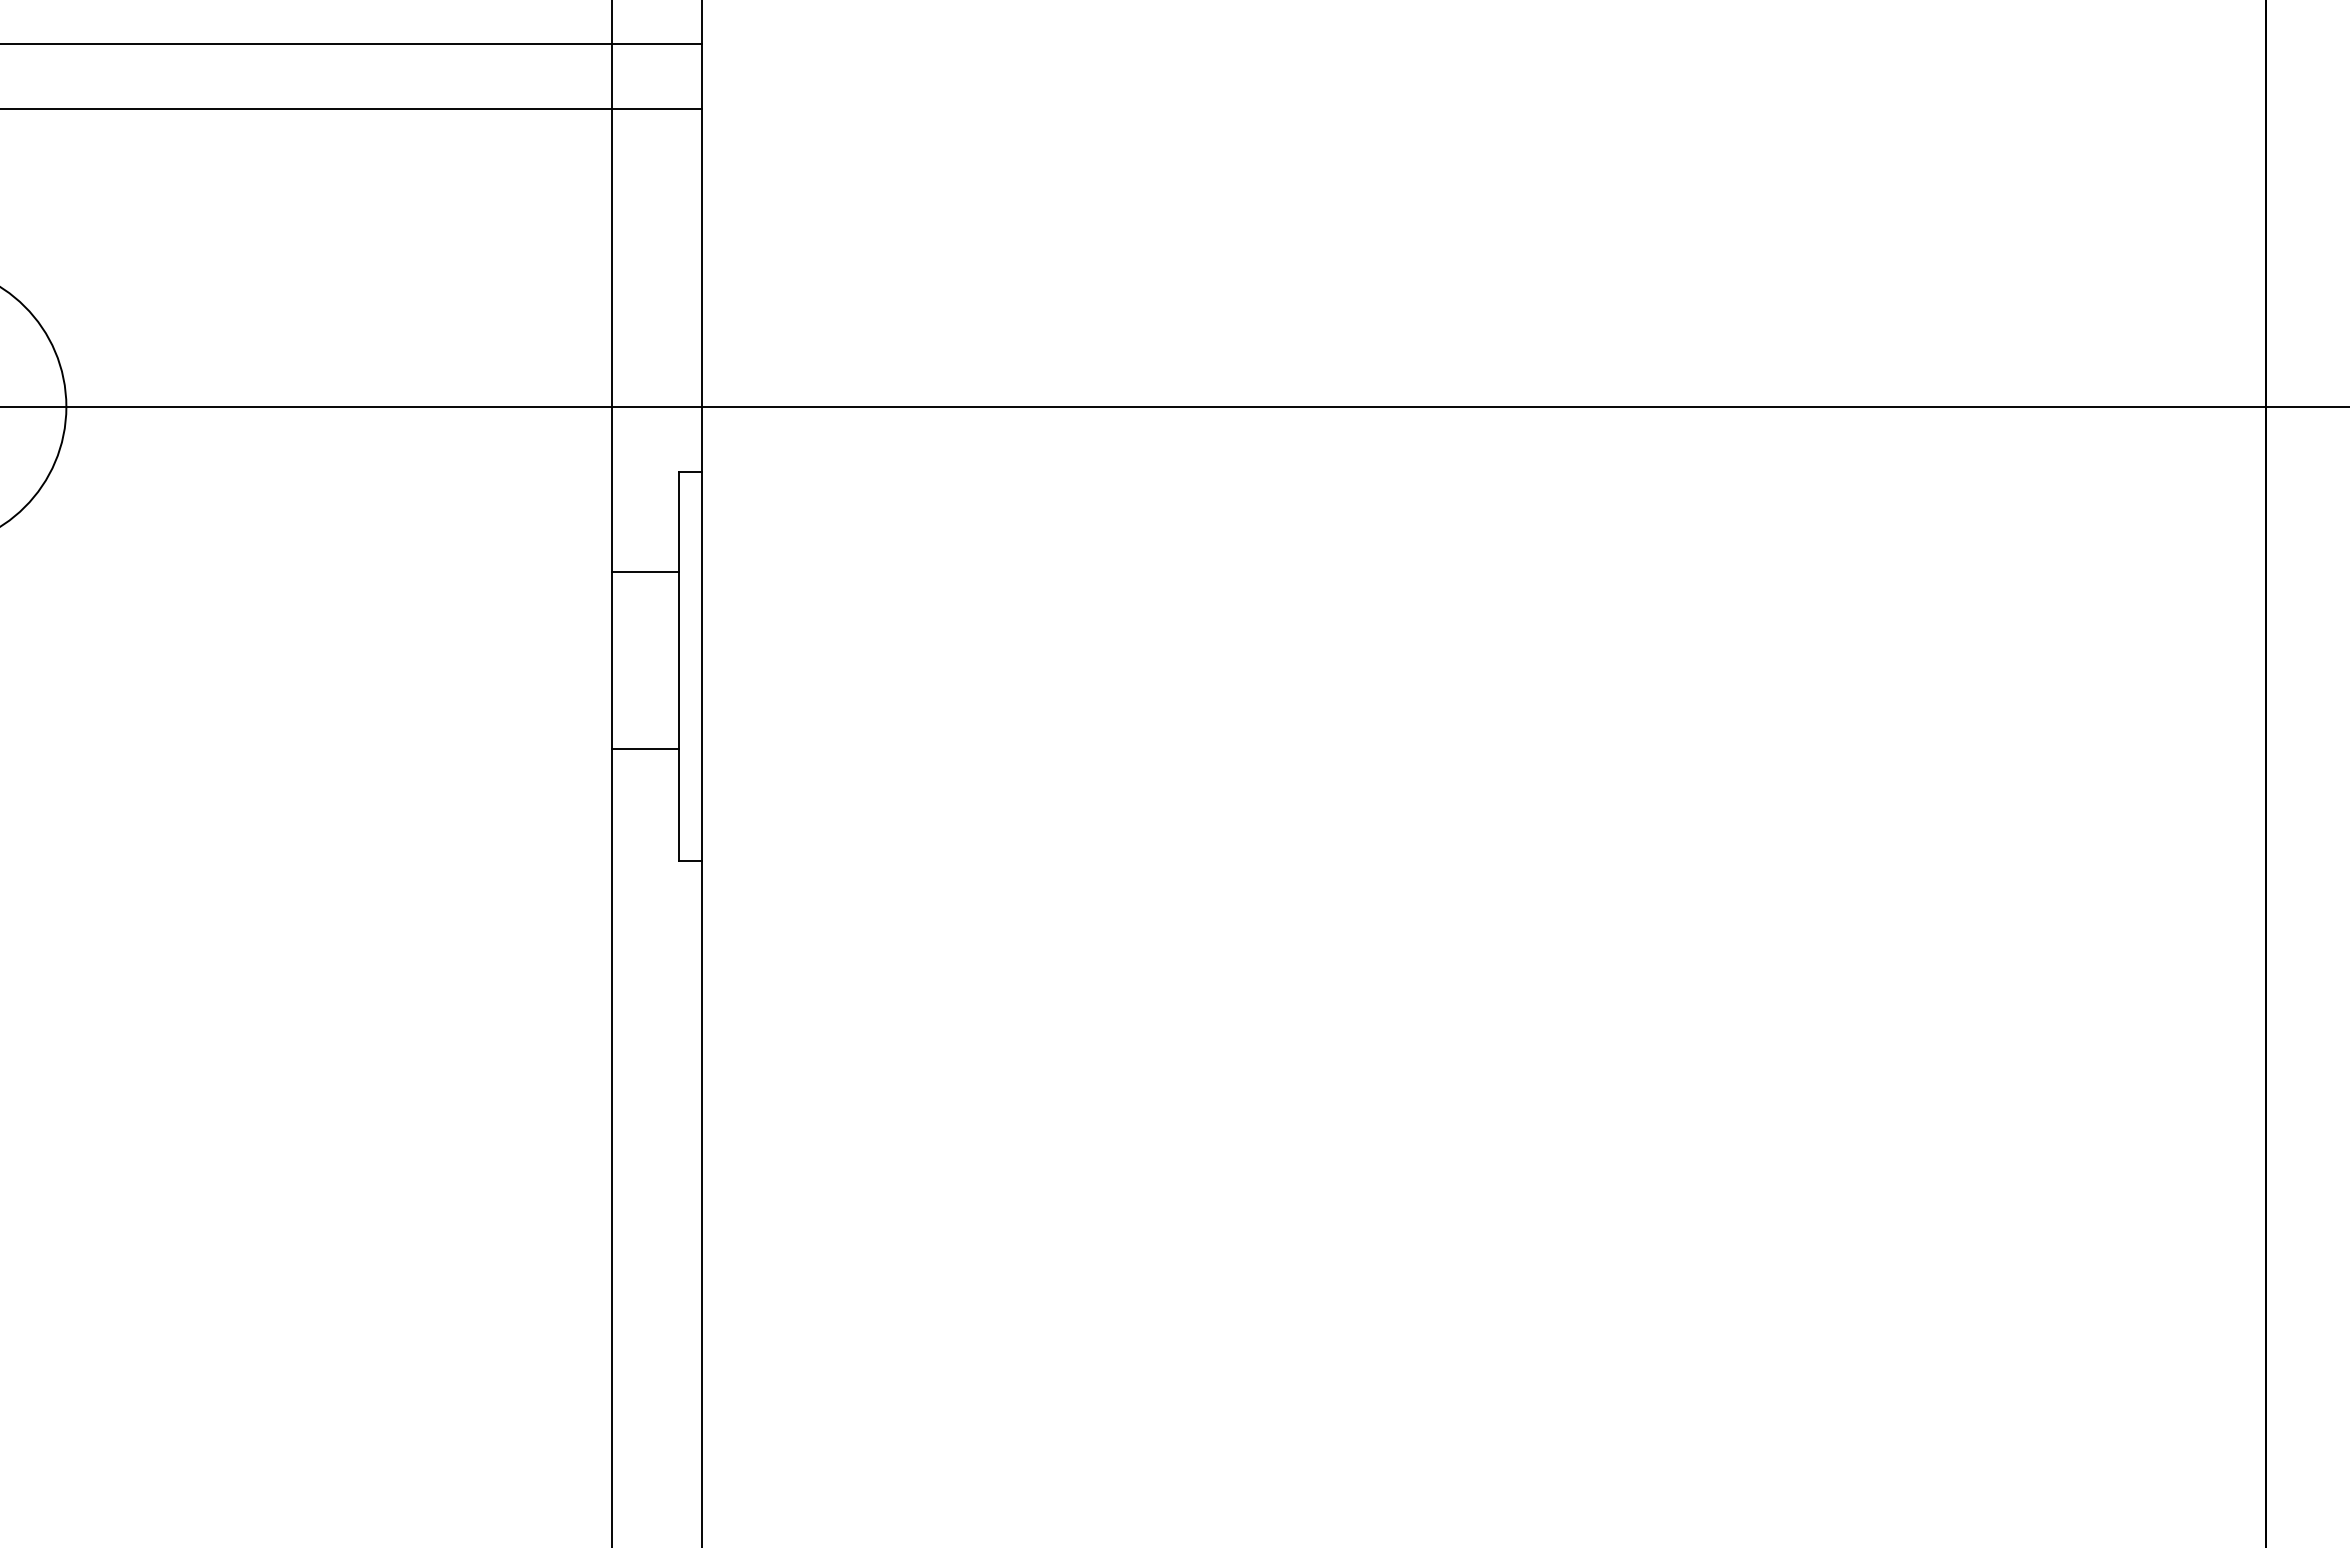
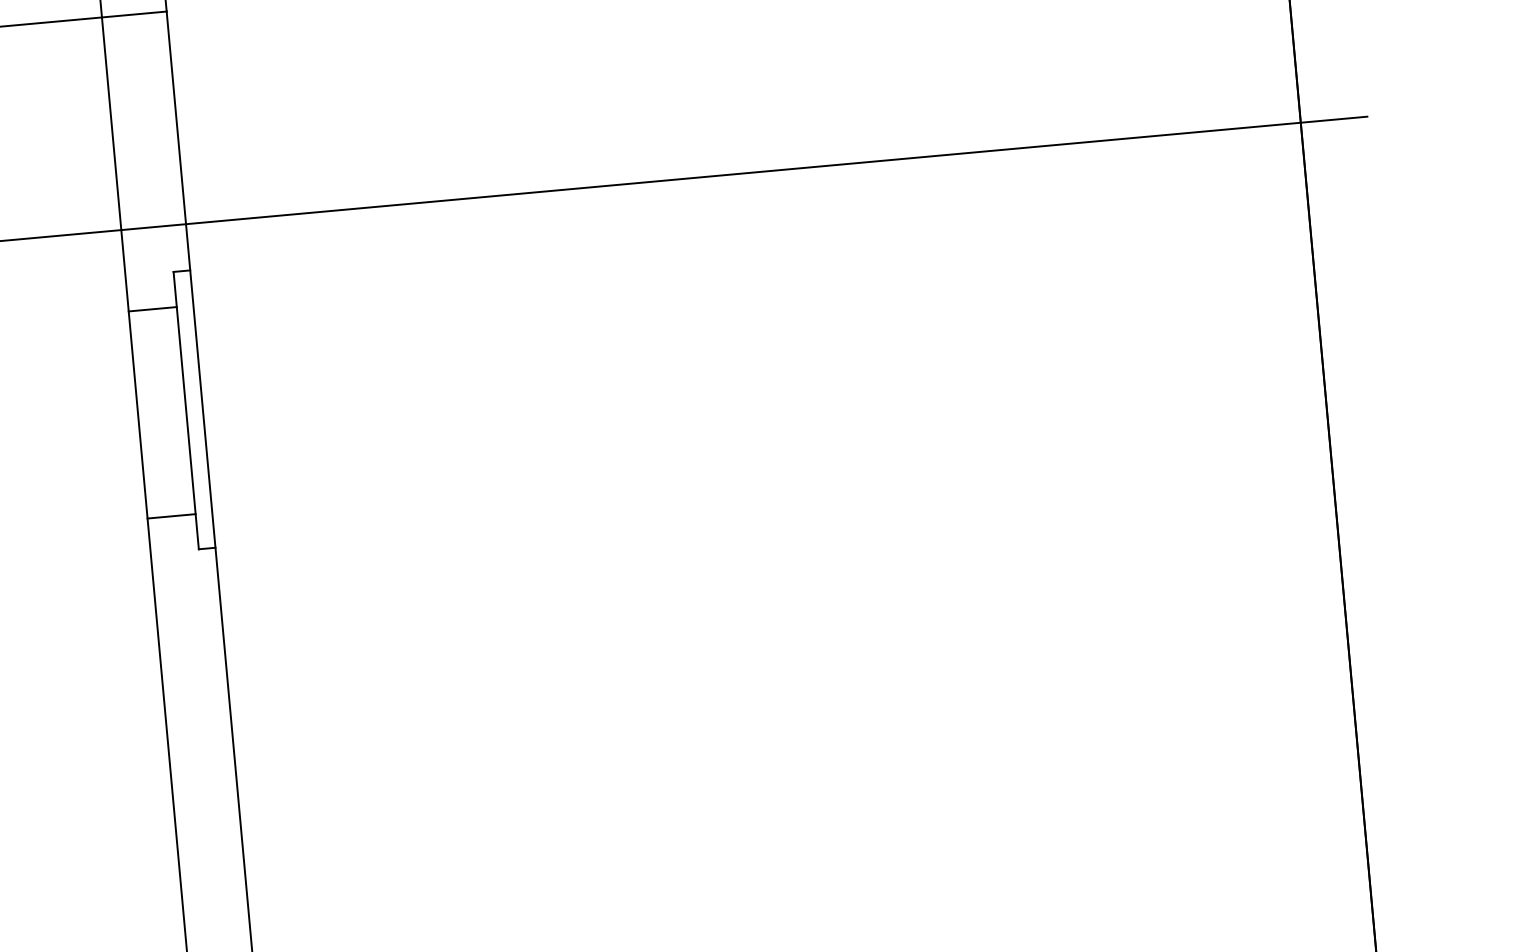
line: (645, 571) -> (152, 308), moved
line: (645, 749) -> (171, 516), moved

